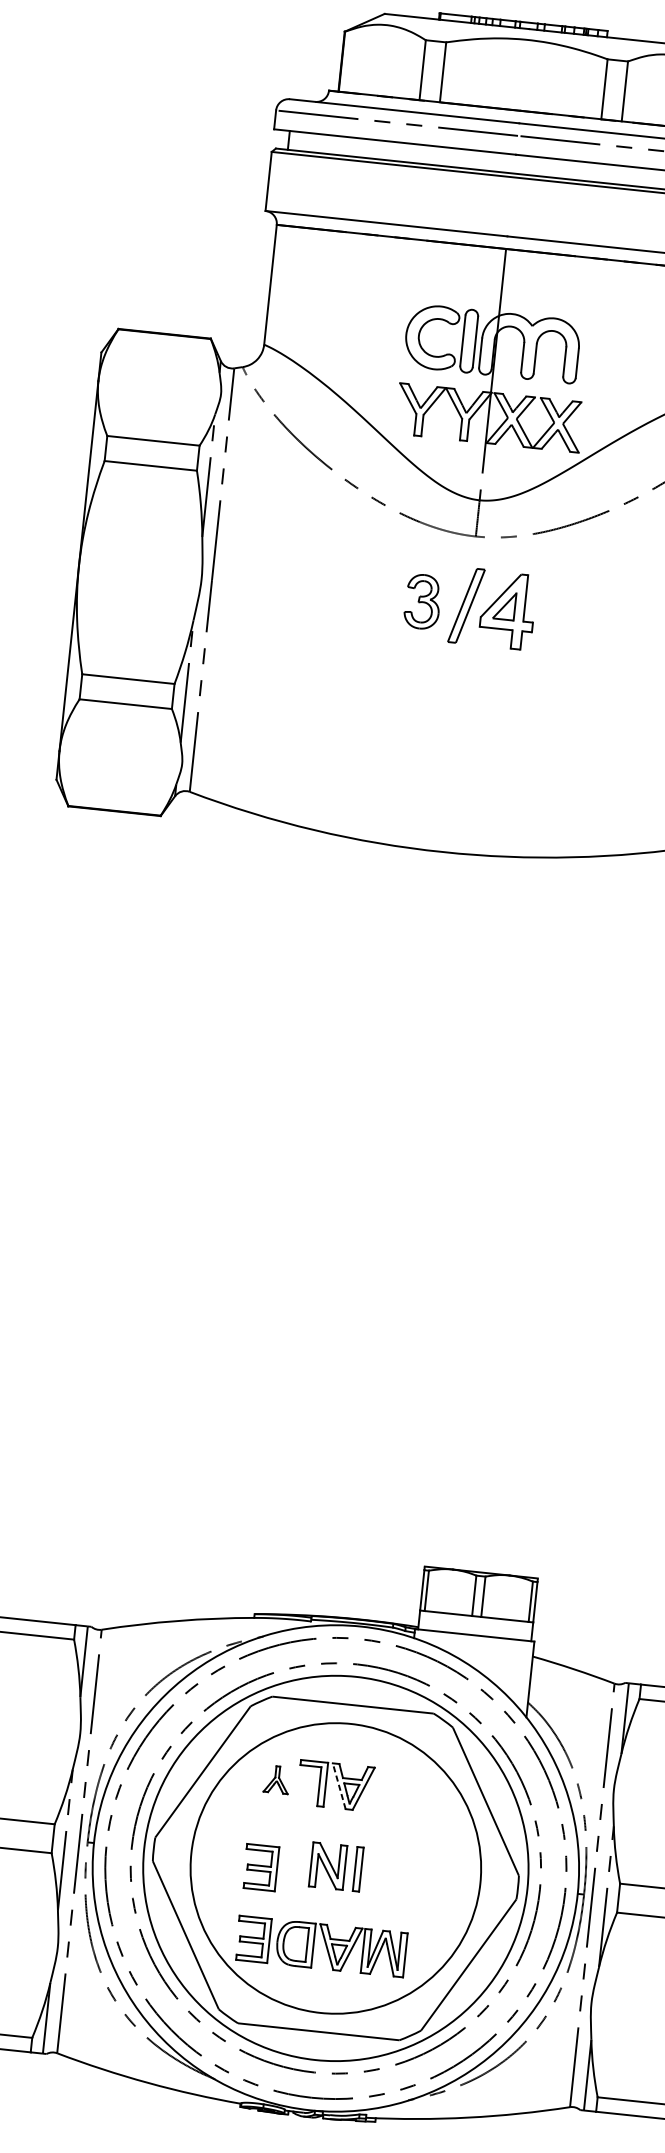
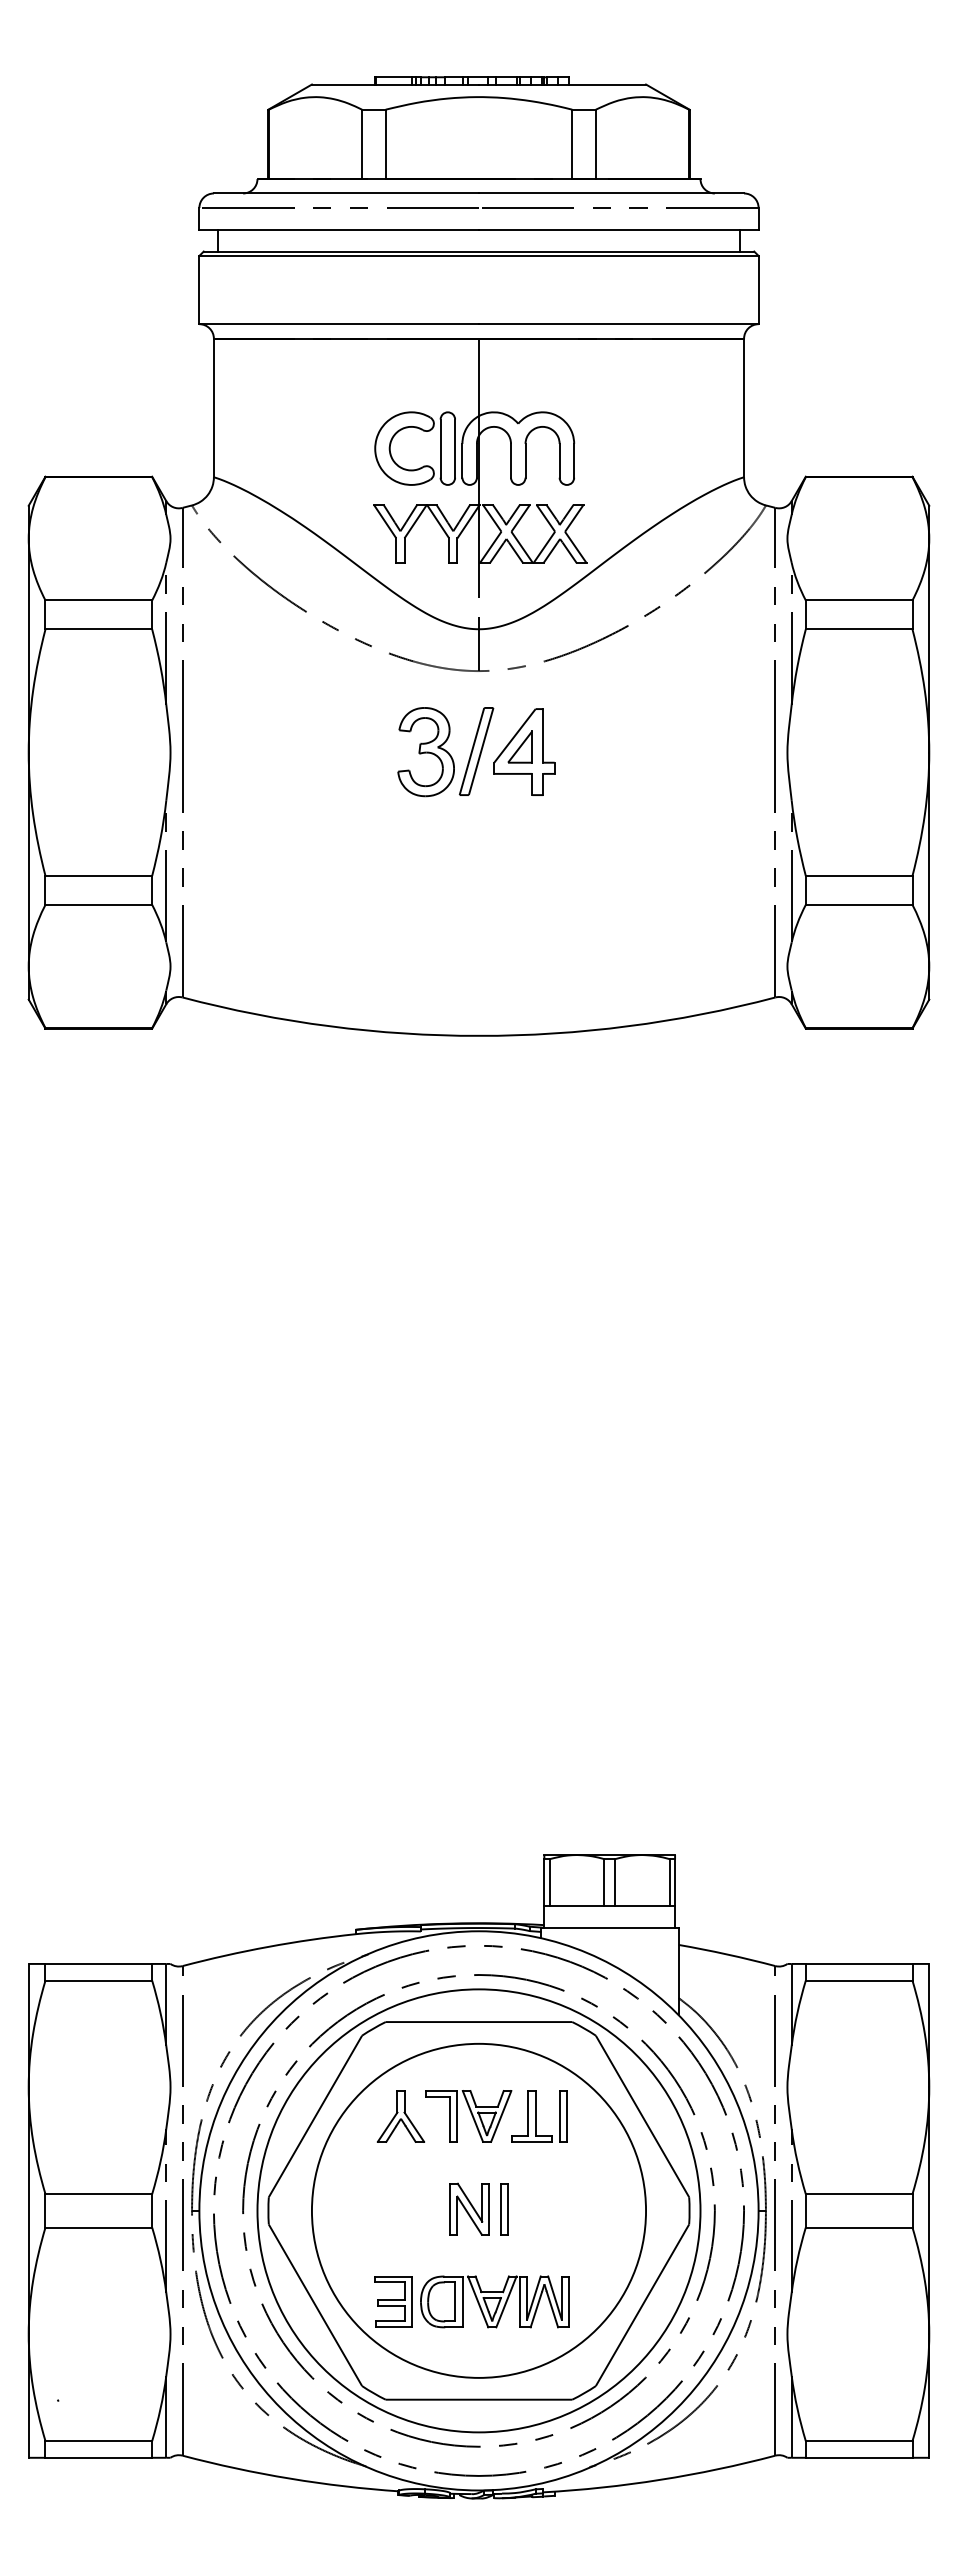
part: (422, 602) -> (425, 752), size x1.43
part: (276, 1779) -> (400, 2116), size x1.67
line: (338, 1785) -> (472, 2115), dashed -> solid
part: (396, 1792) -> (539, 2116), added
part: (261, 1867) -> (393, 2218), removed

